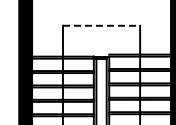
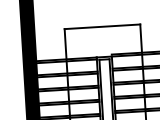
line: (101, 25) -> (102, 26), dashed -> solid

